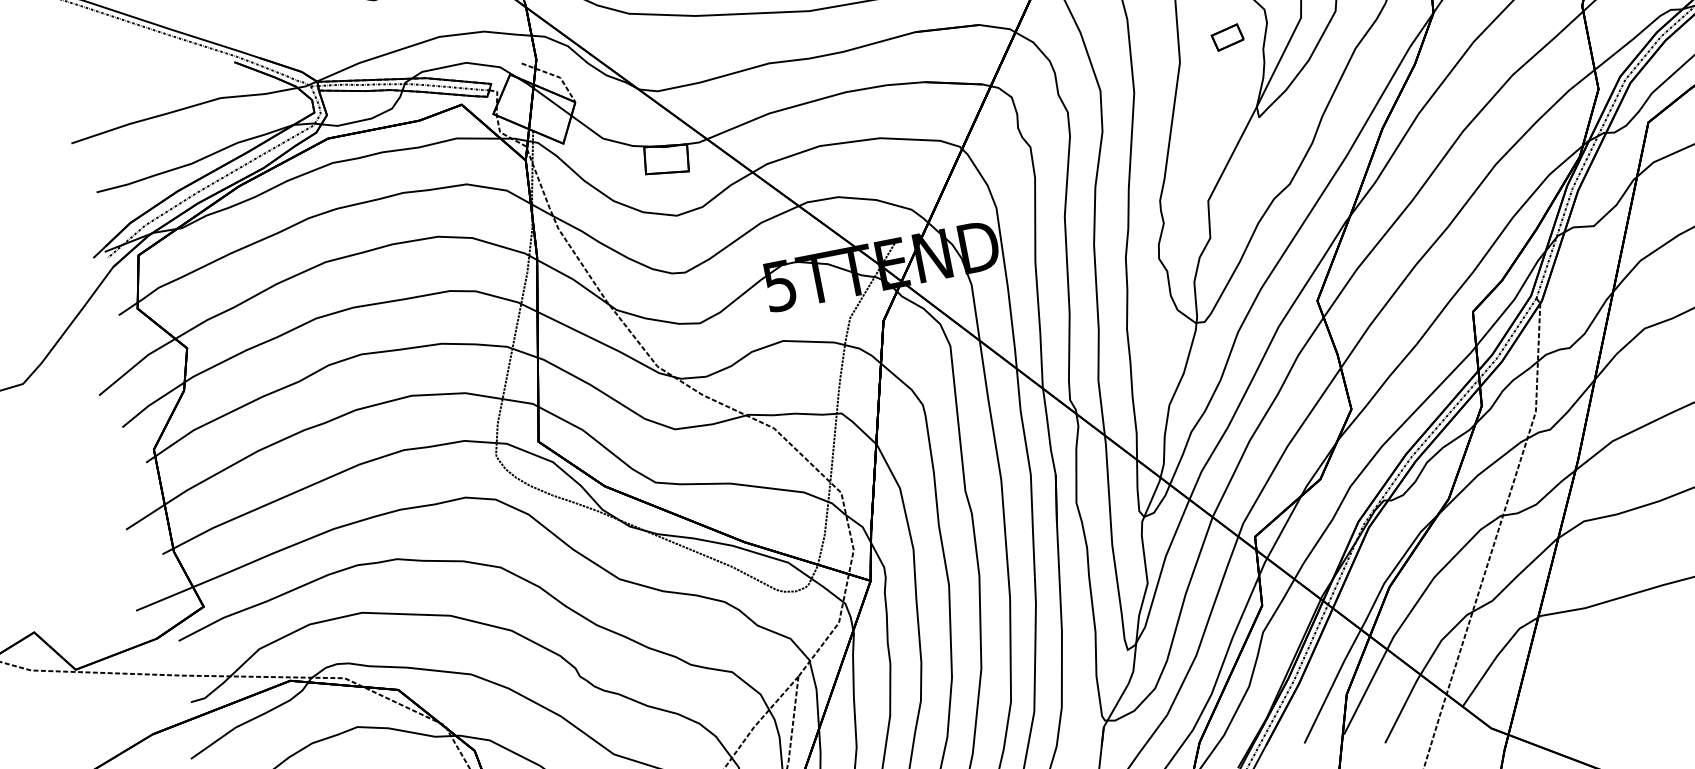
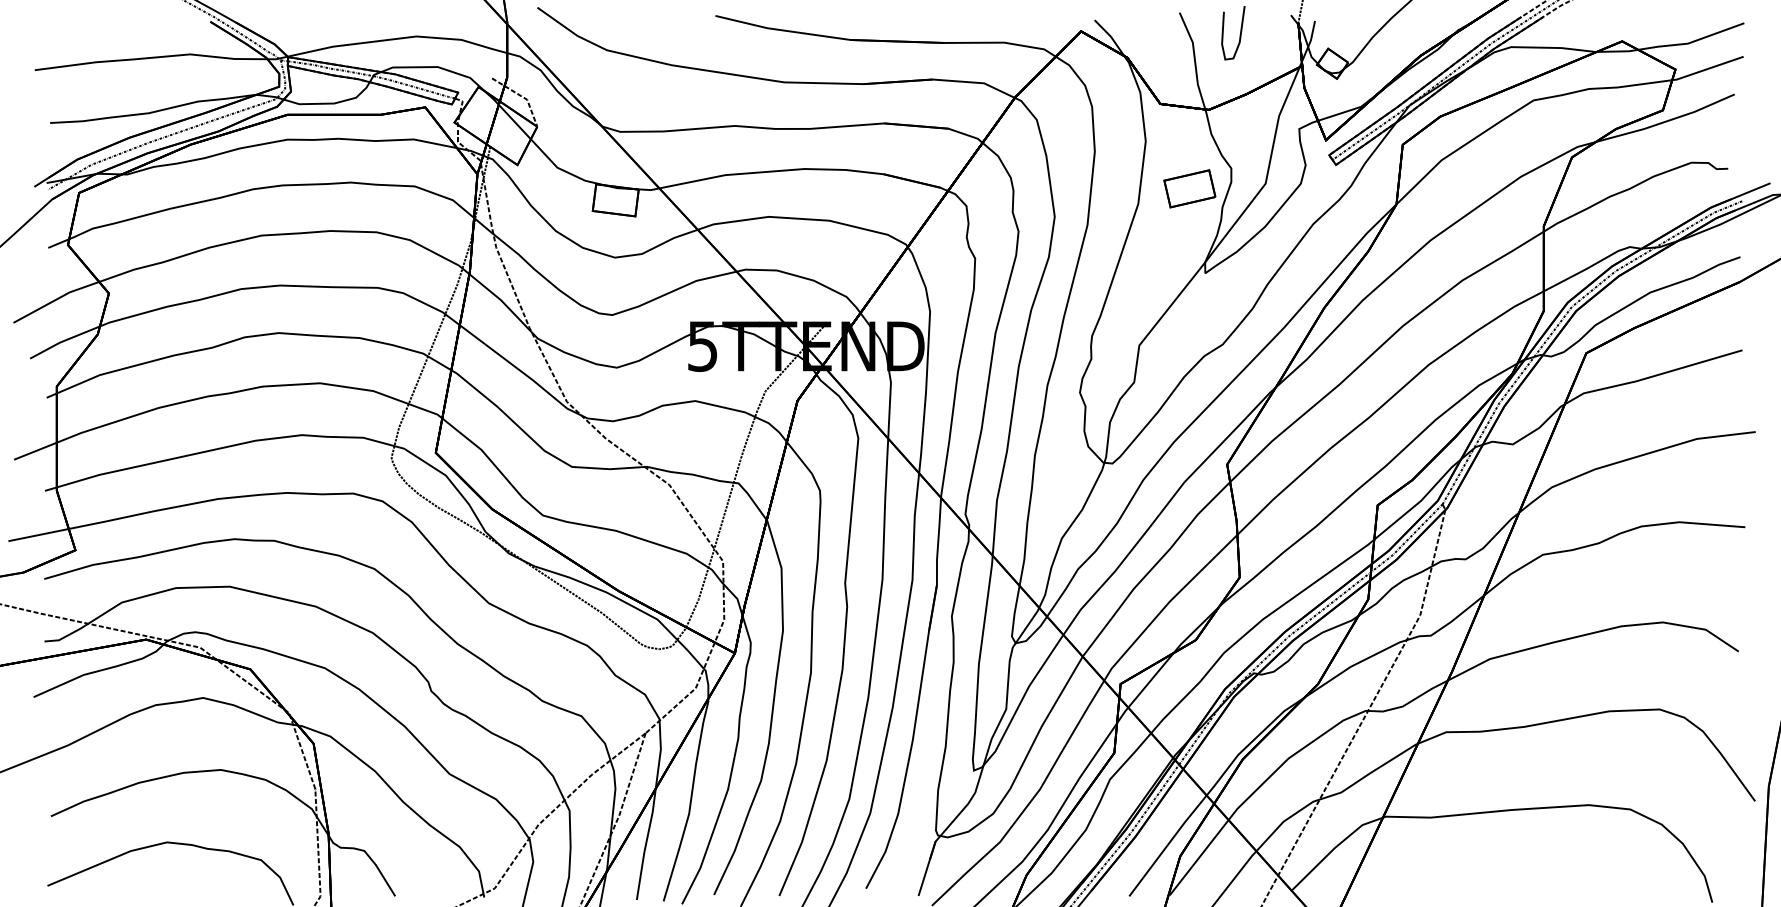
part: (1227, 37) -> (1189, 188), size x1.67

